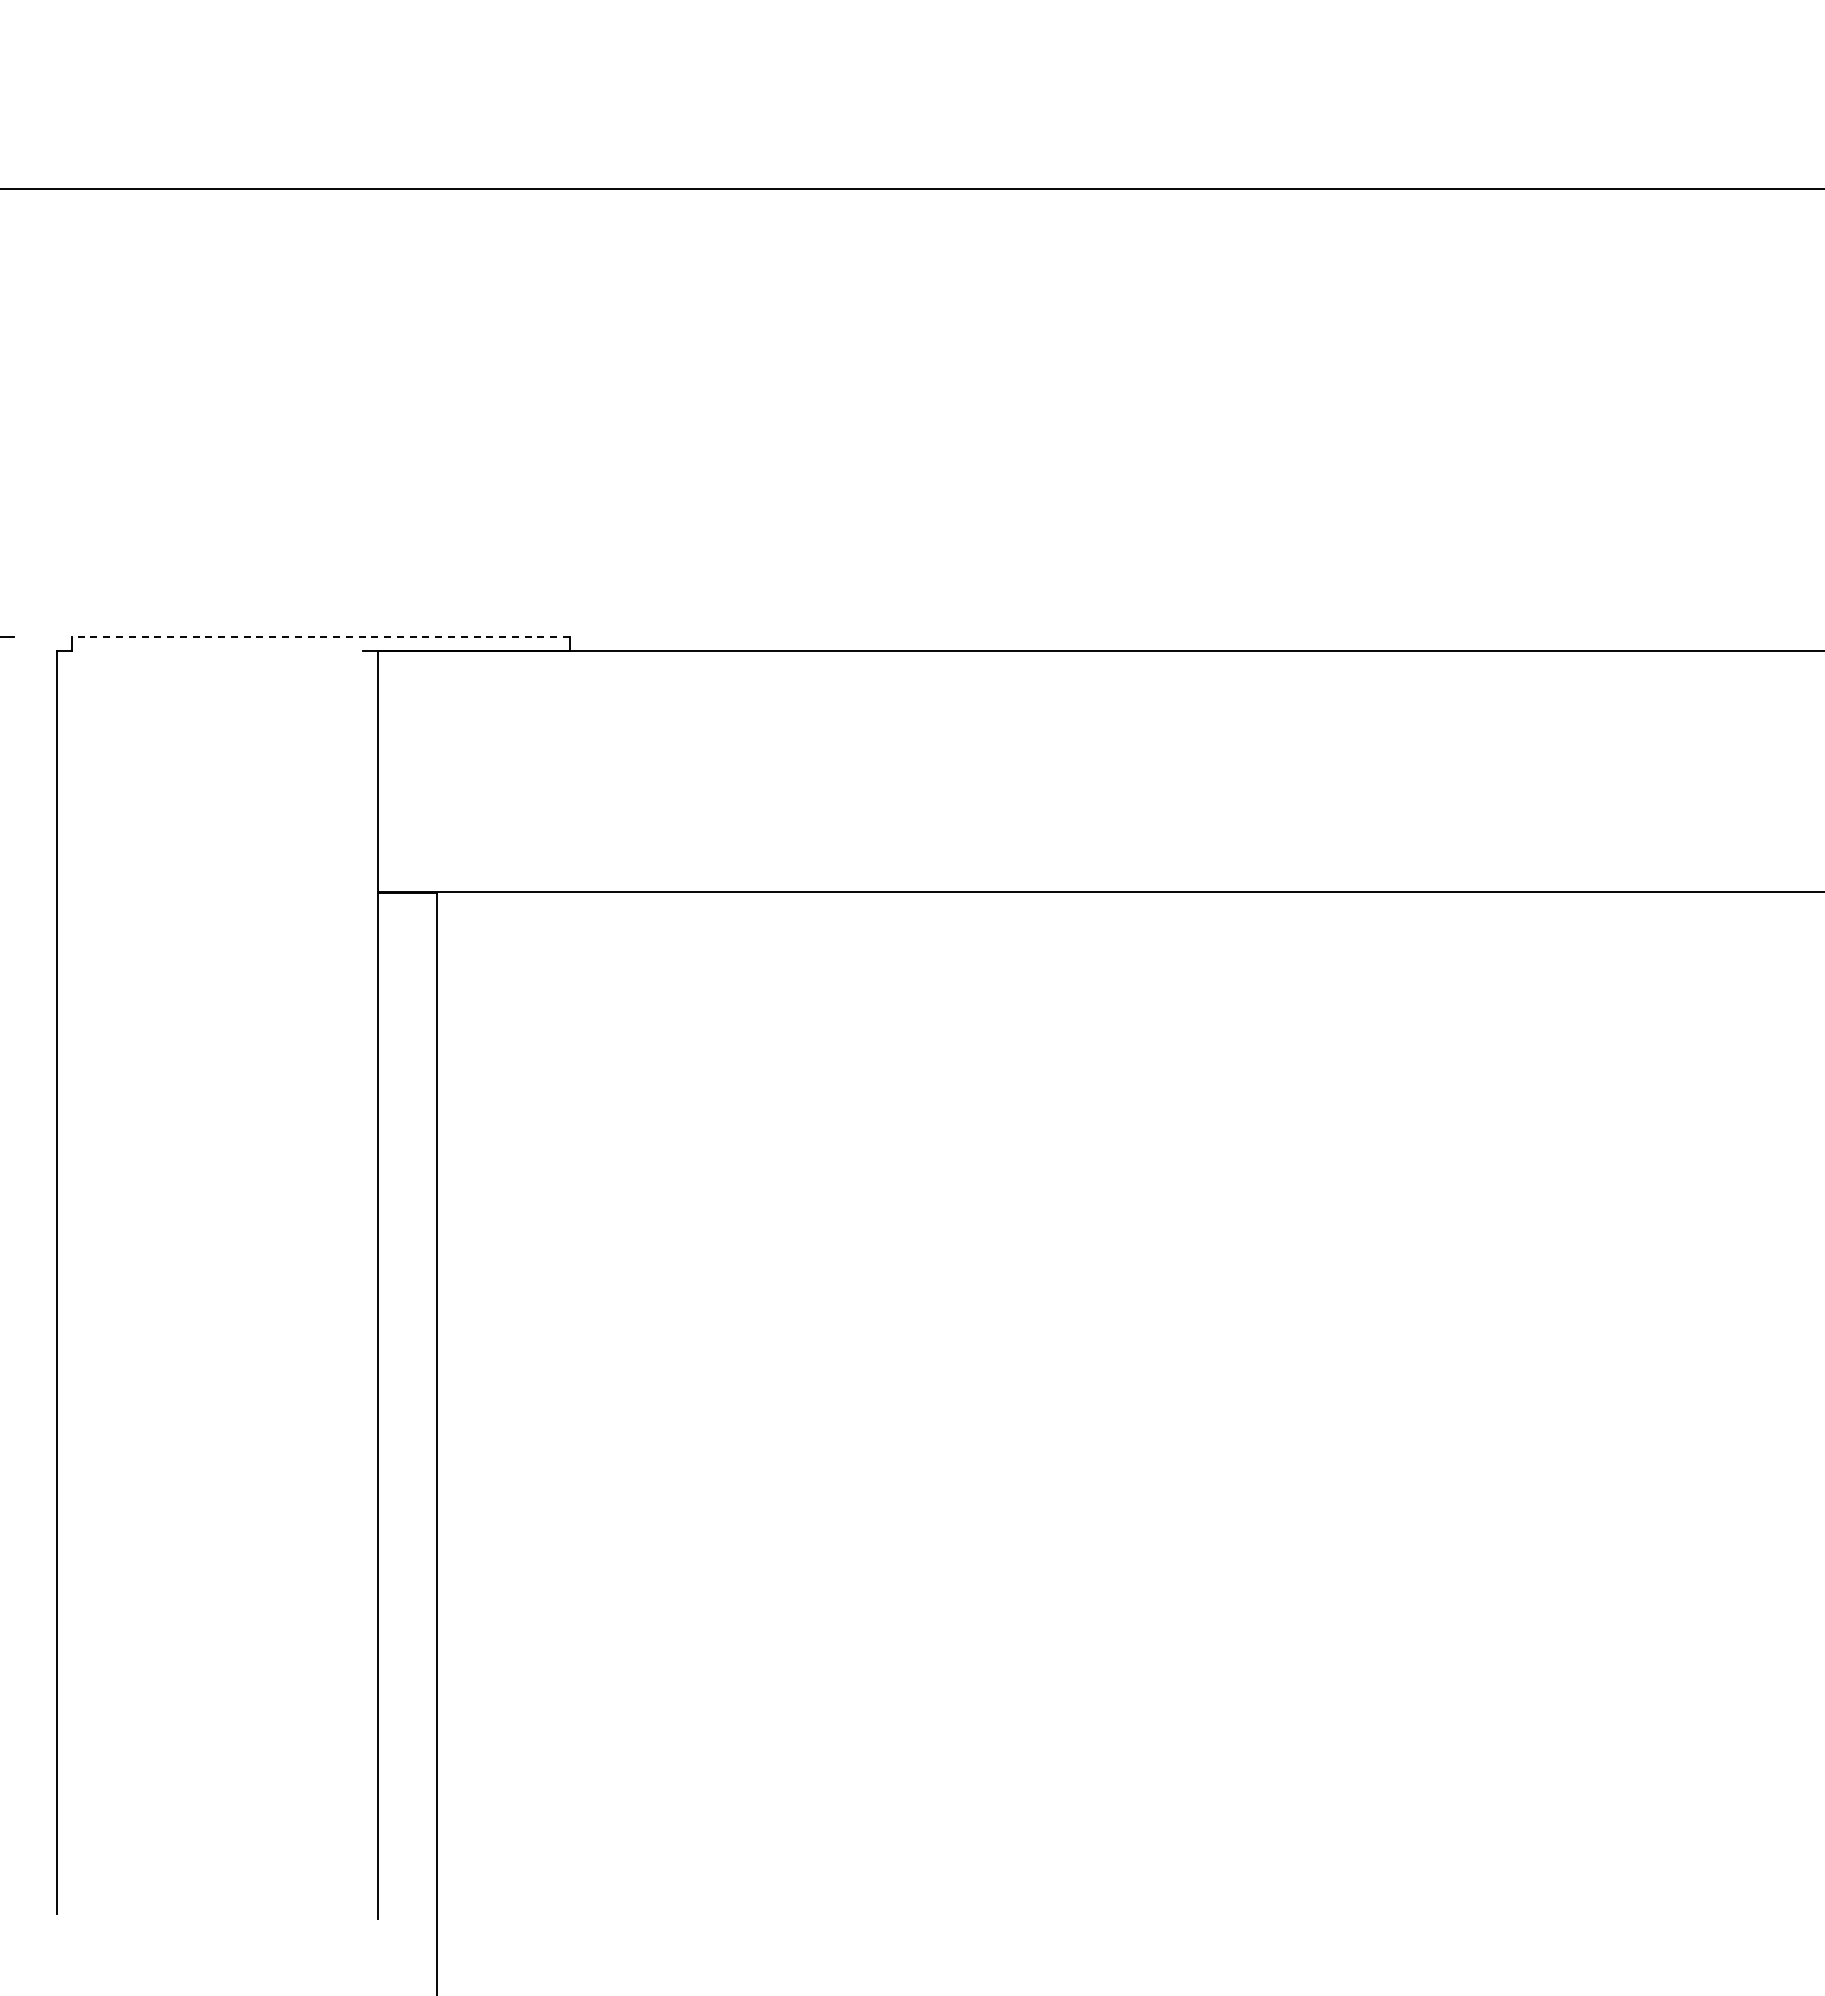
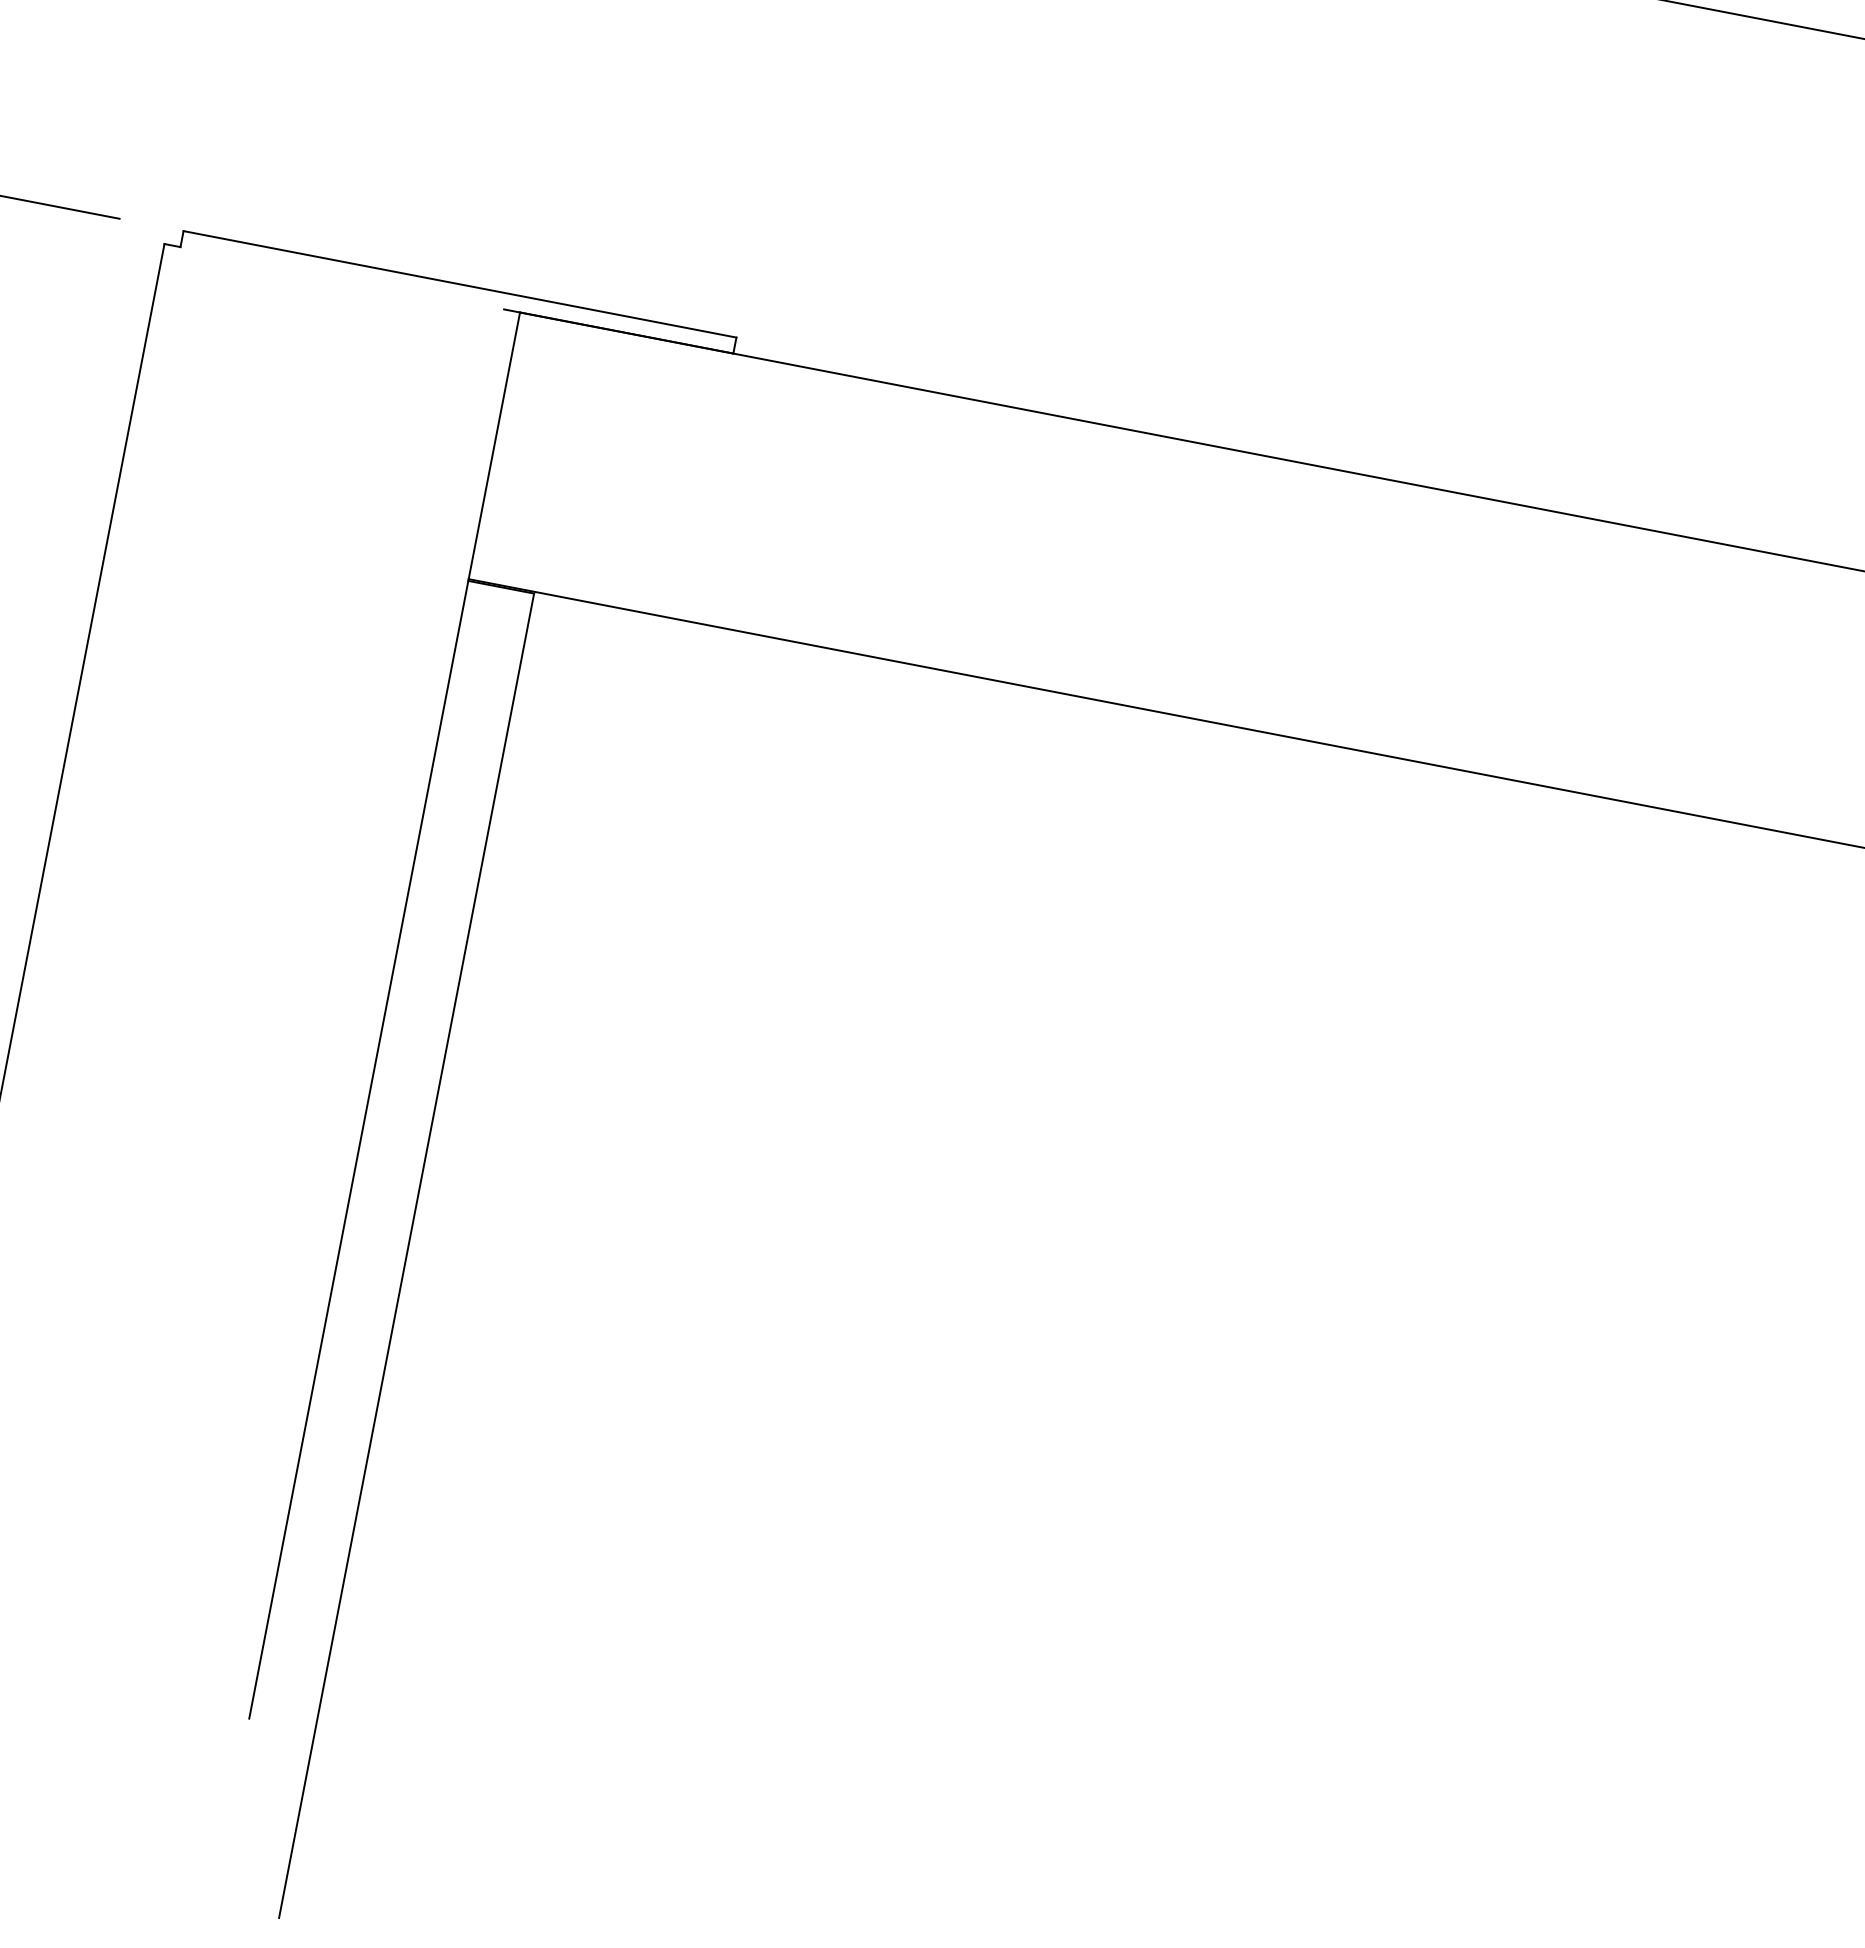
line: (320, 637) -> (459, 284), dashed -> solid

